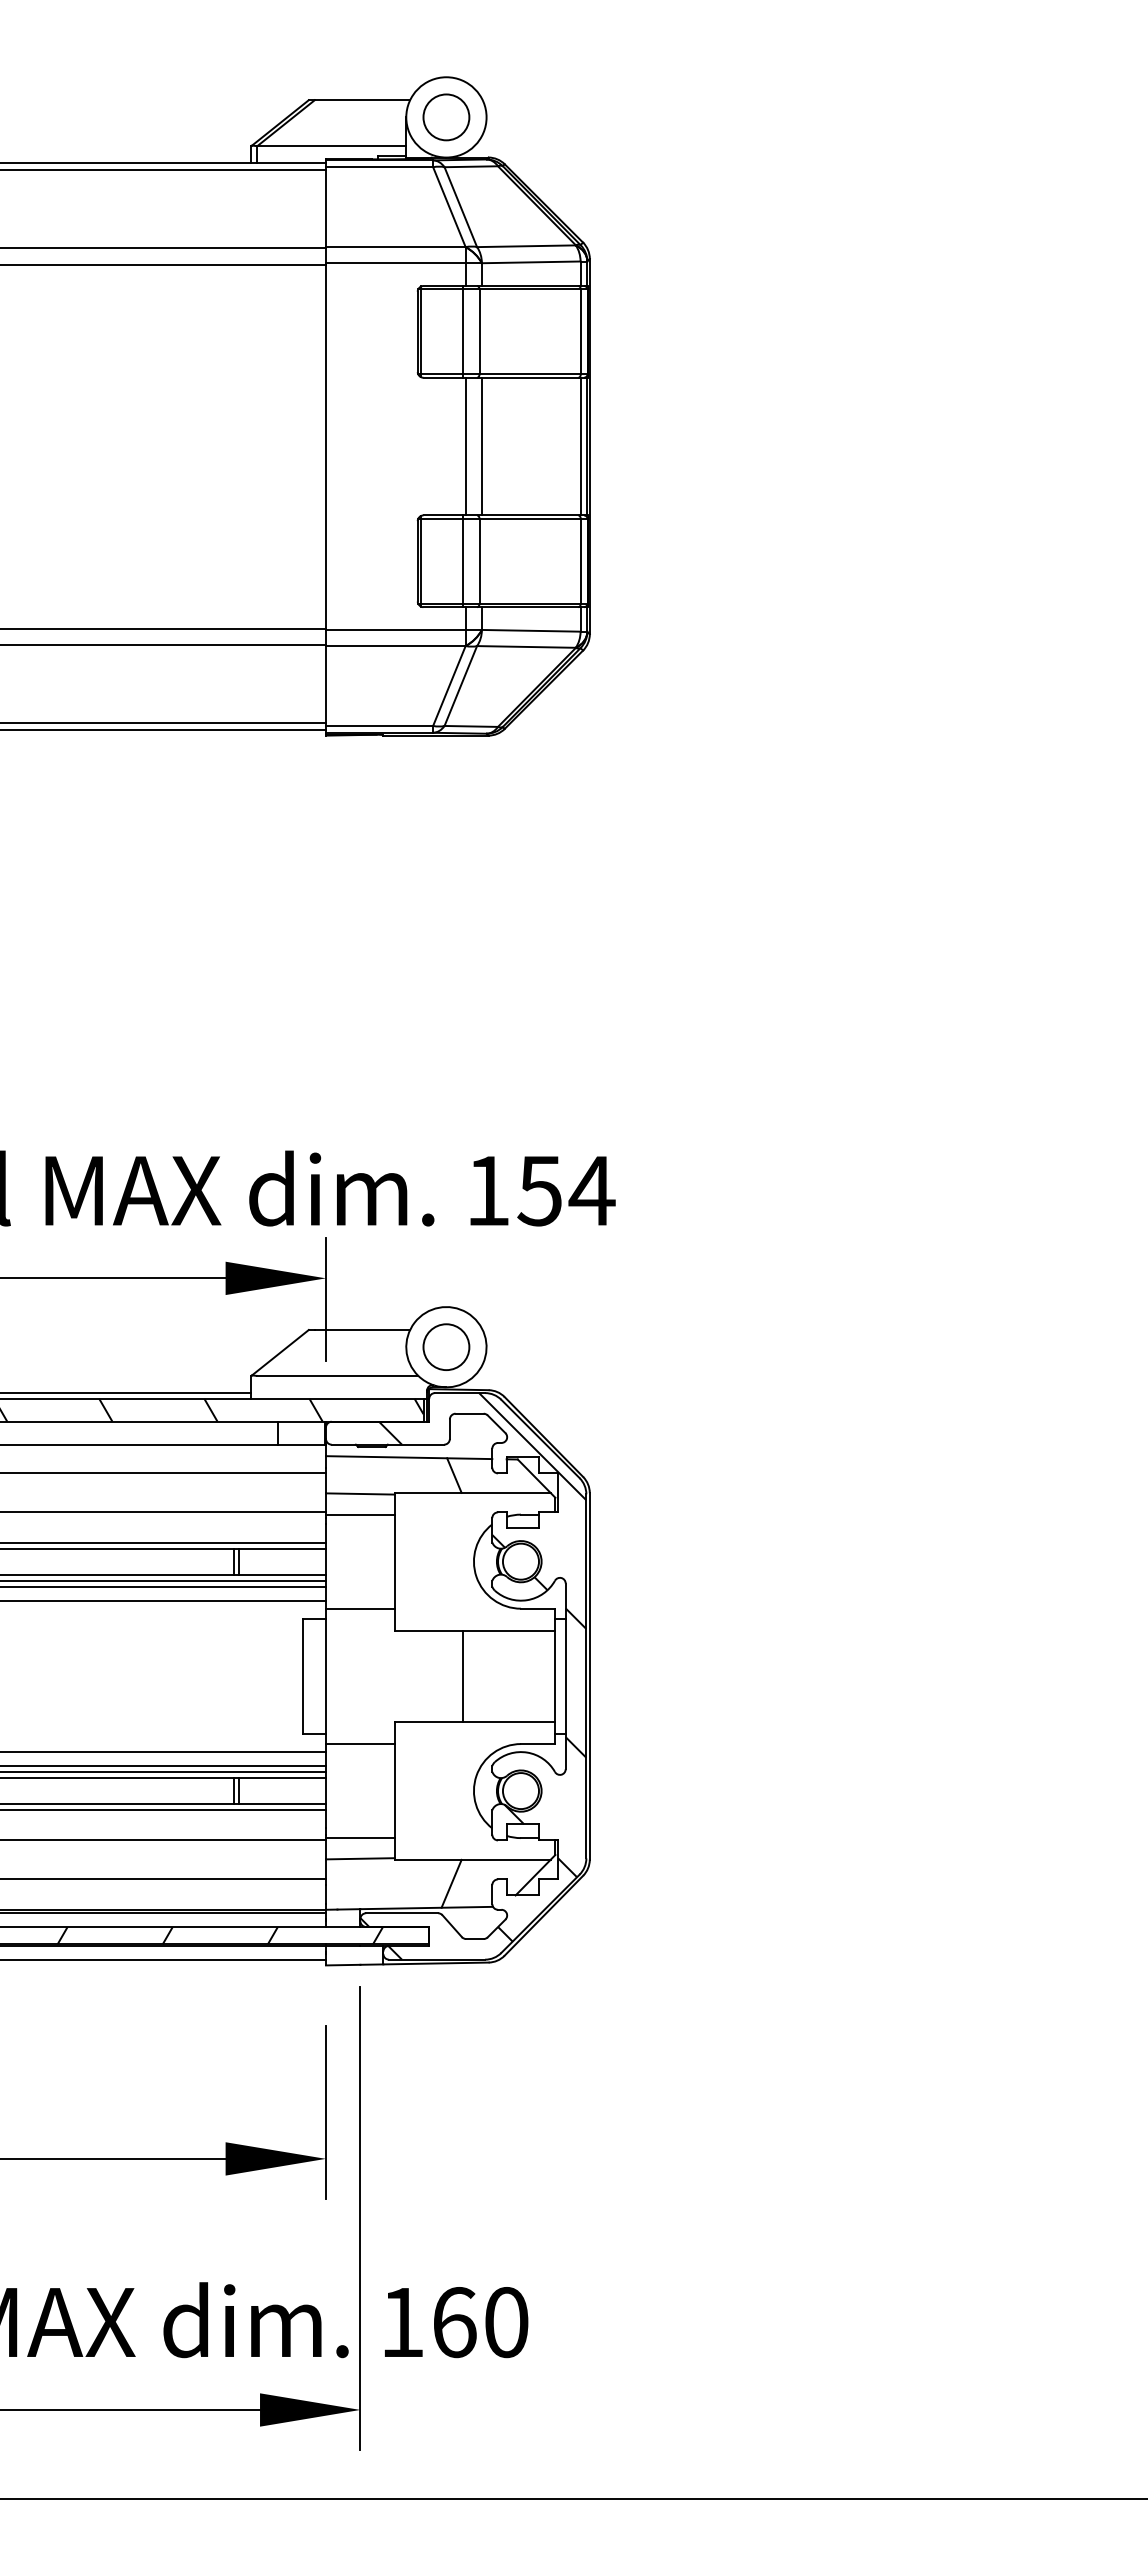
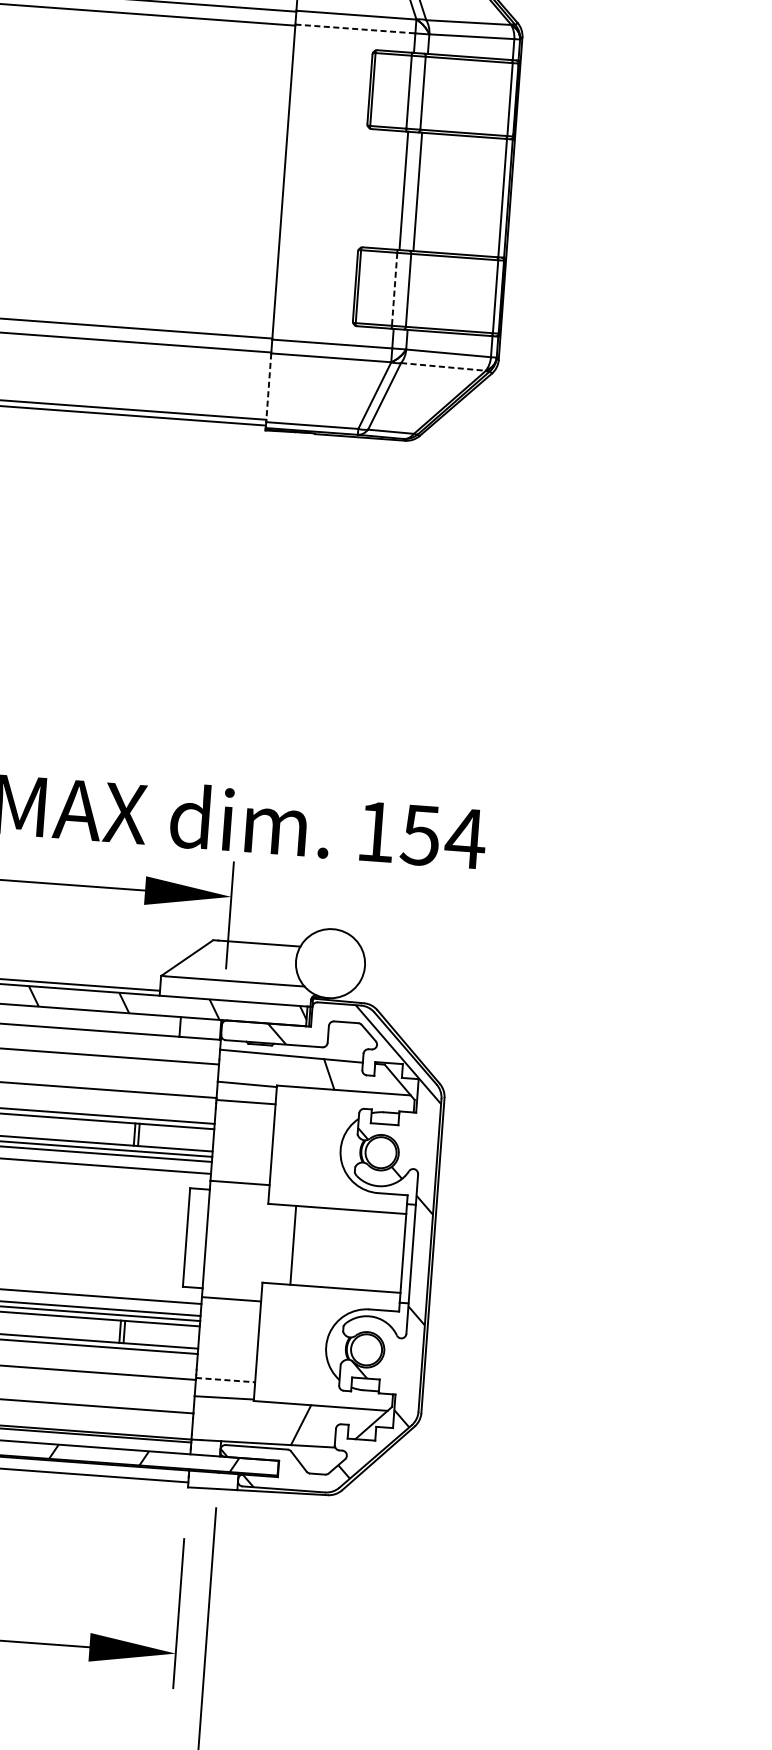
line: (395, 263) -> (355, 29), solid -> dashed
line: (463, 561) -> (394, 289), solid -> dashed
line: (526, 646) -> (443, 366), solid -> dashed
line: (326, 685) -> (269, 387), solid -> dashed
circle: (446, 1346) -> (330, 963), removed
line: (463, 1676) -> (293, 1245), moved
line: (360, 1838) -> (225, 1380), solid -> dashed

